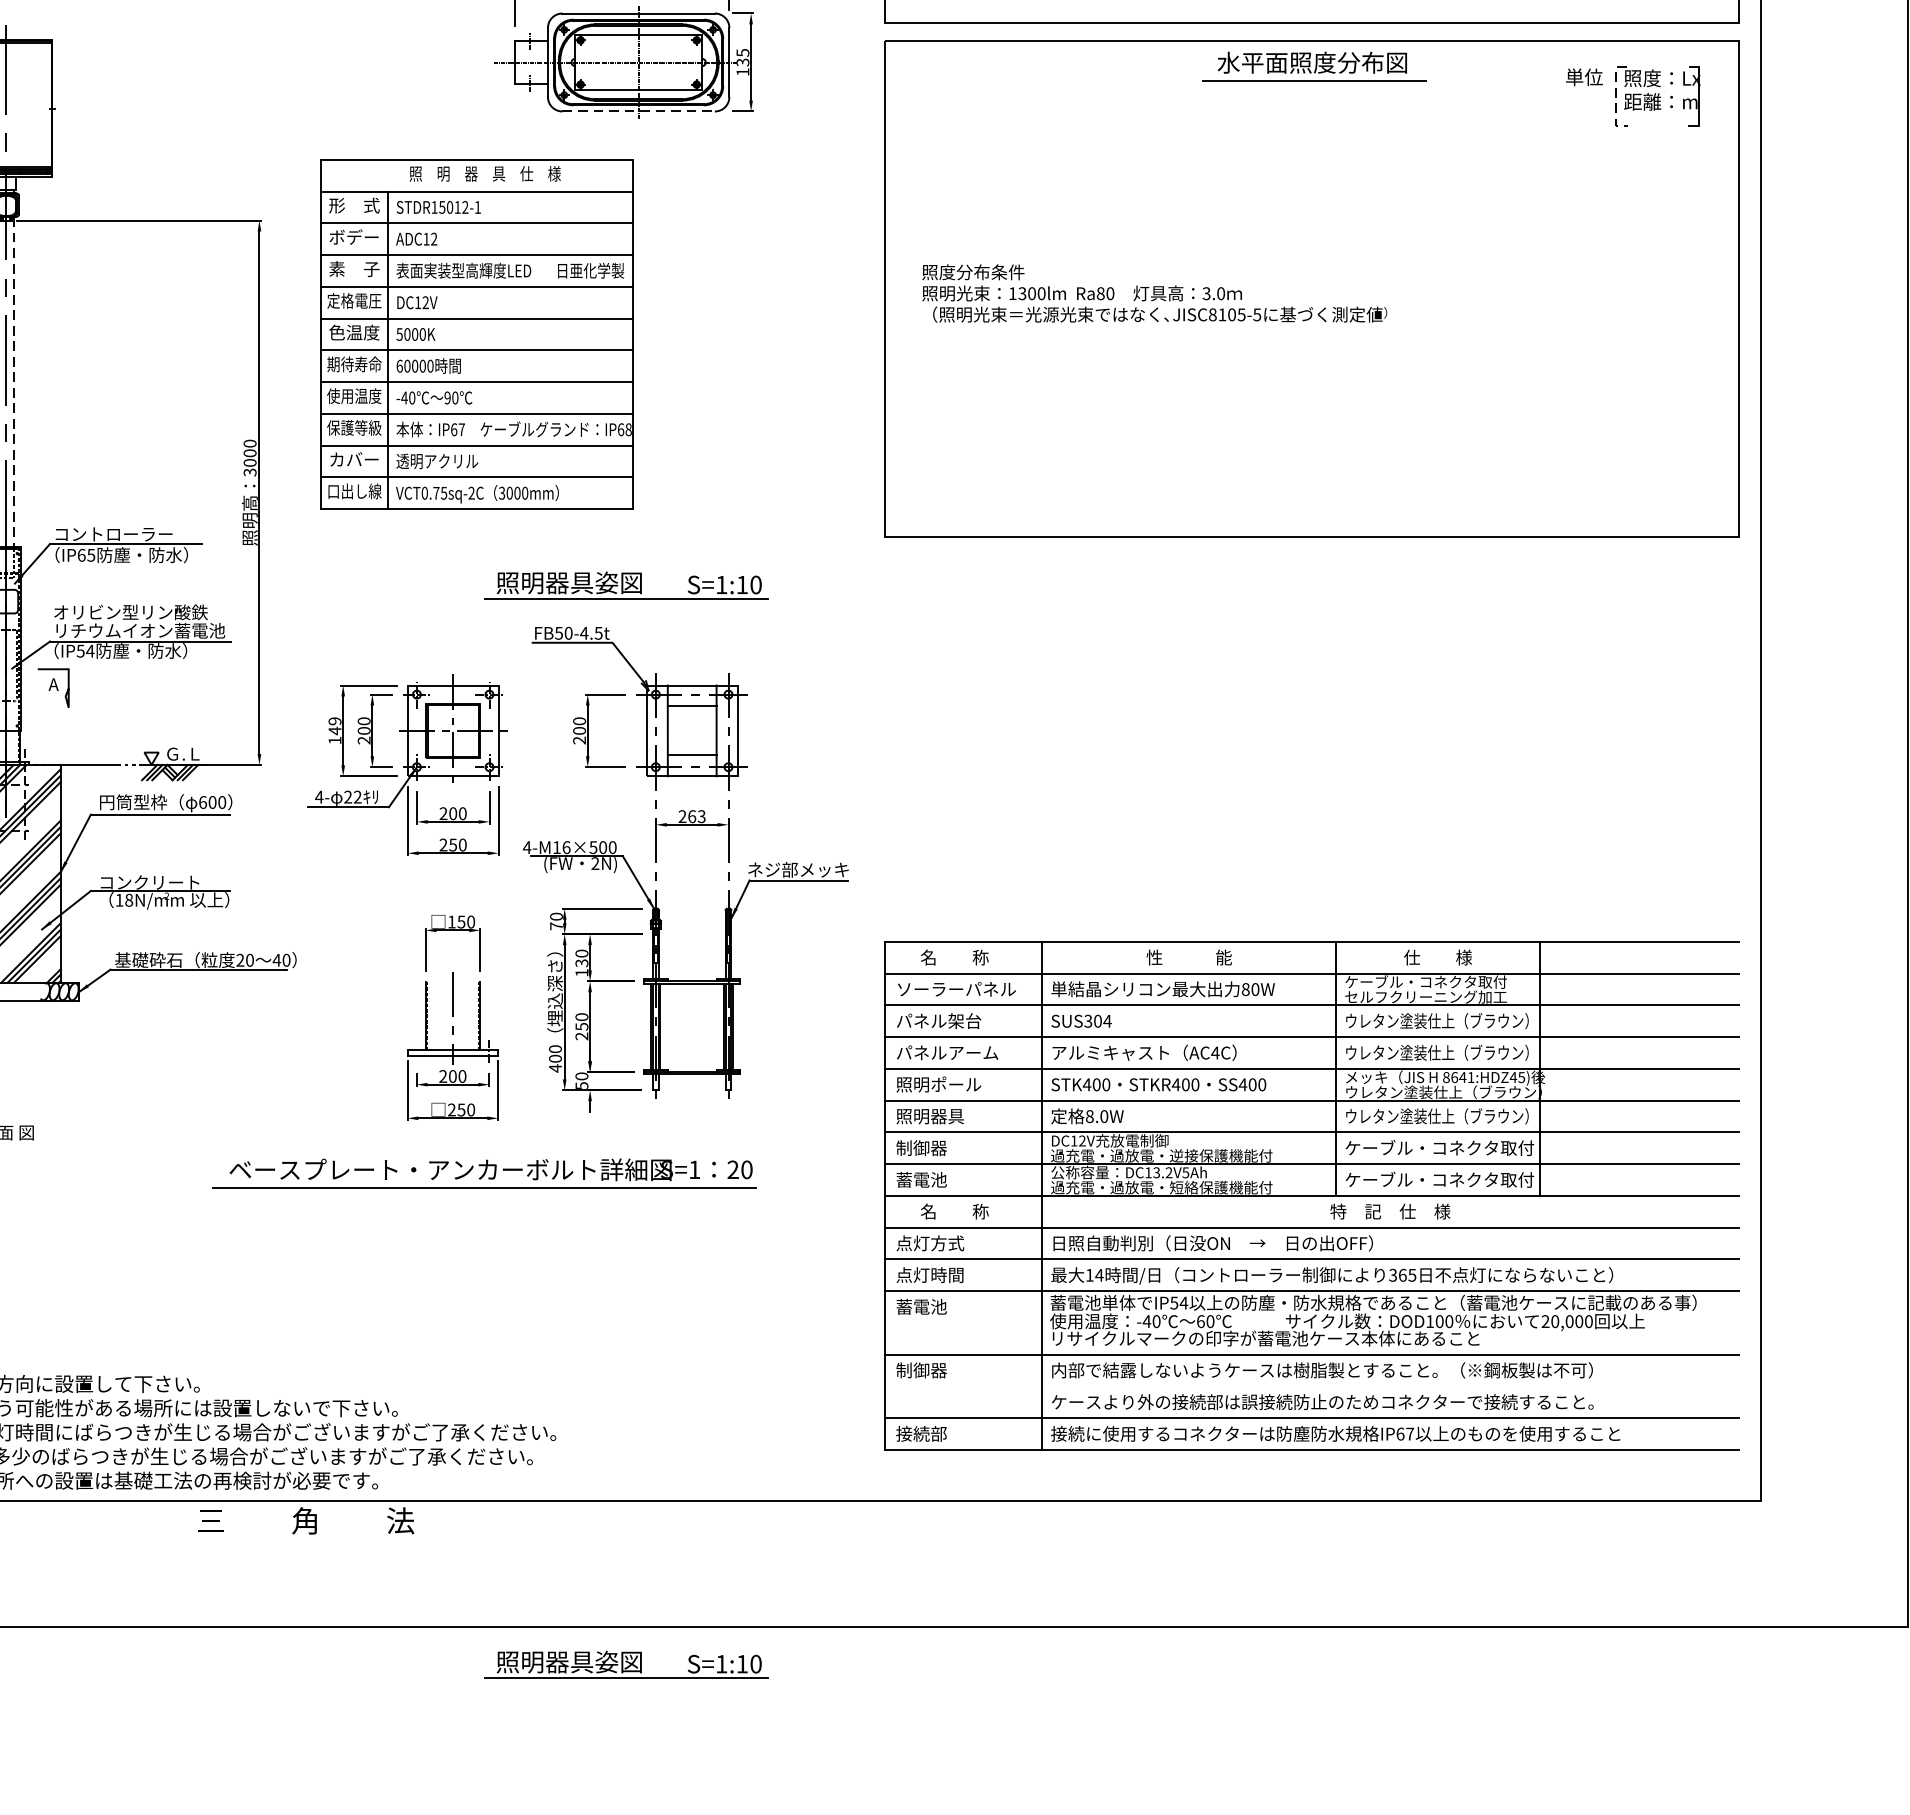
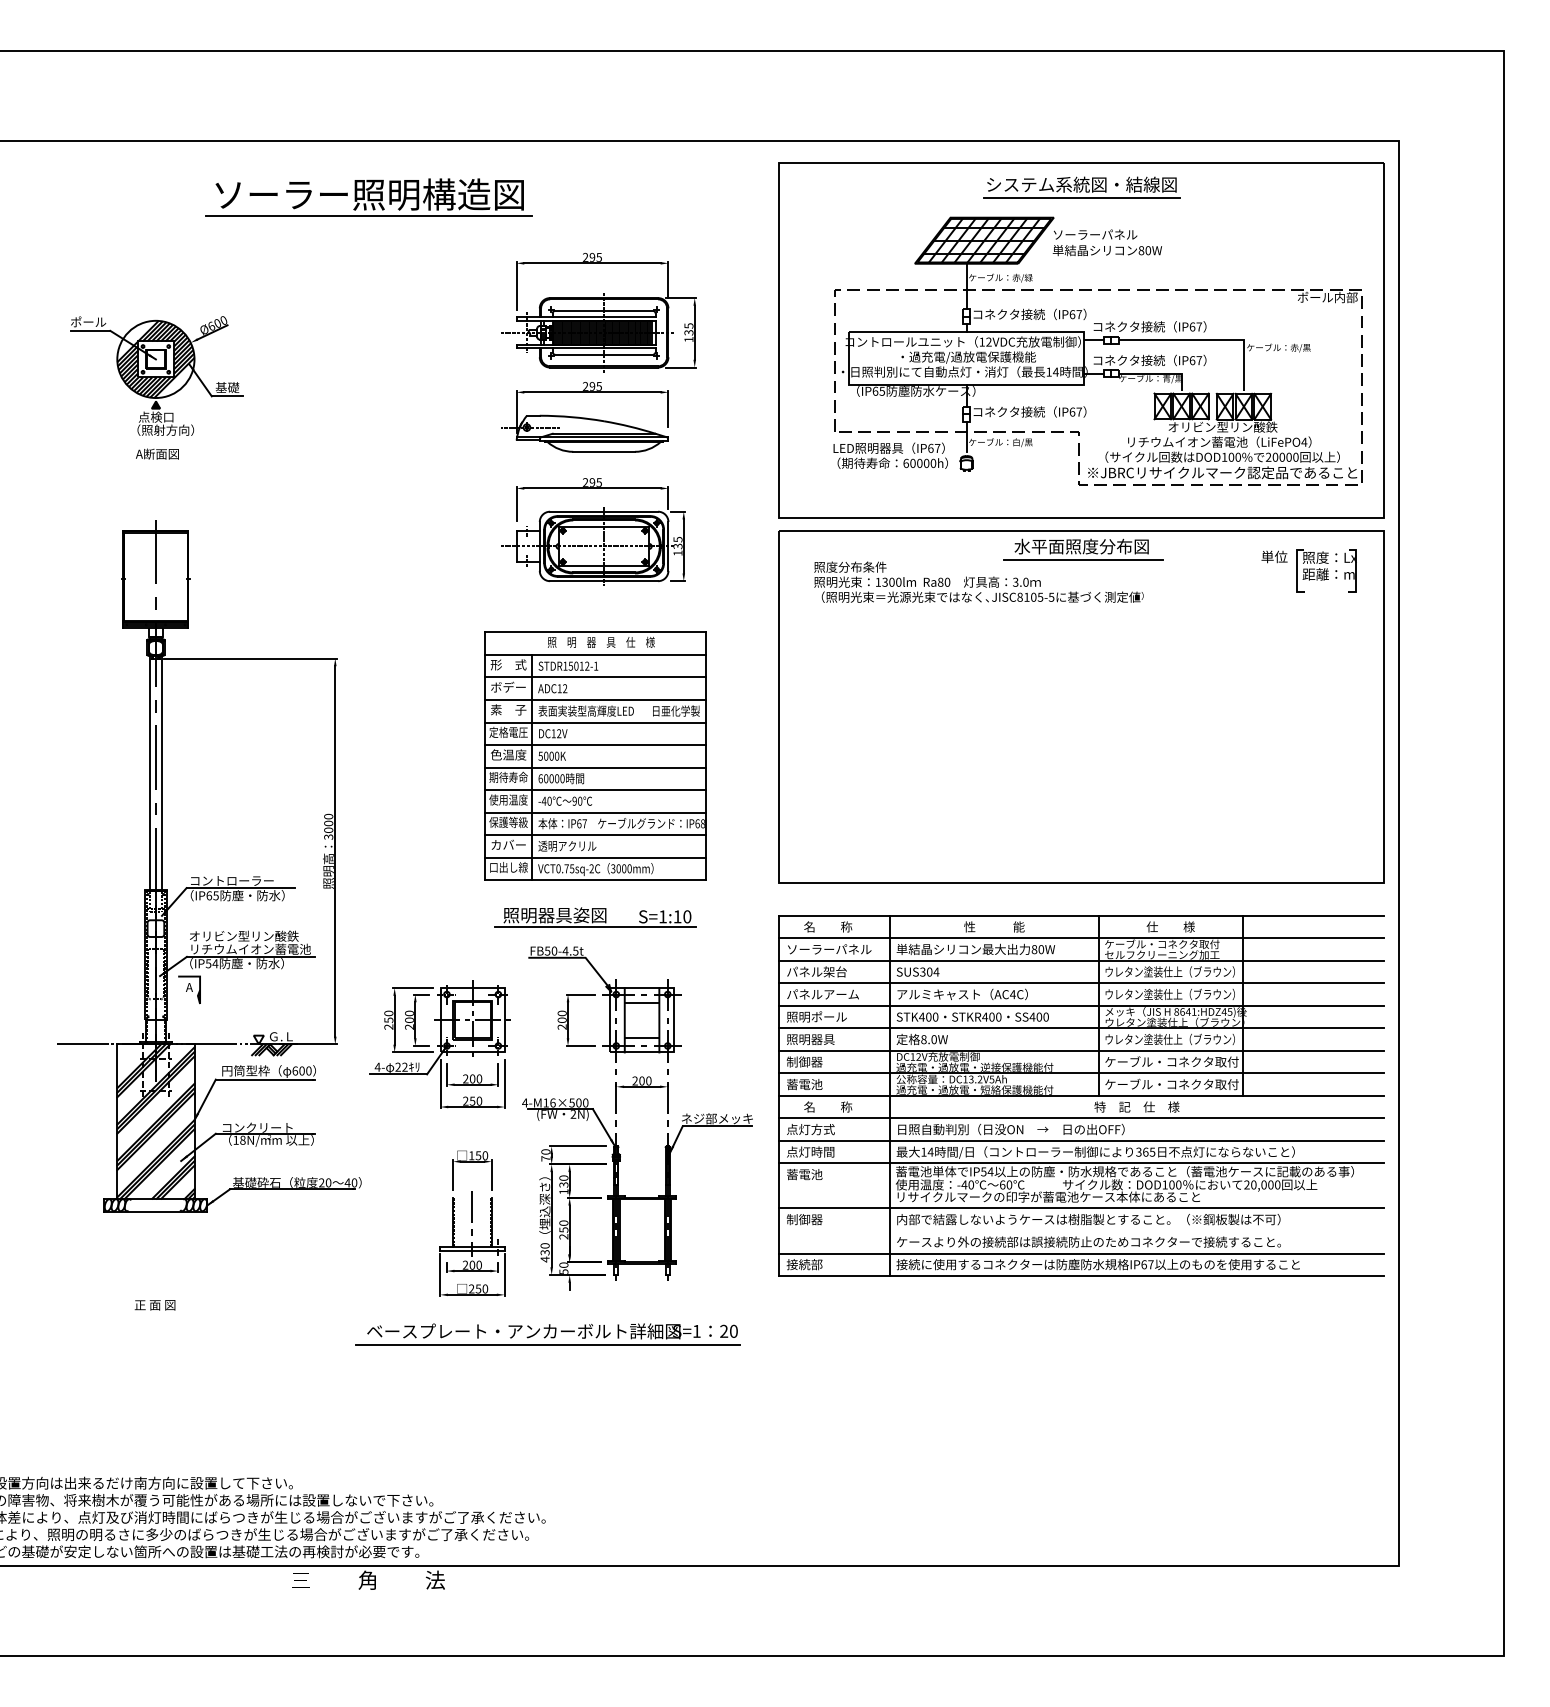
line: (1616, 97) -> (1297, 571), dashed -> solid
line: (639, 111) -> (604, 581), dashed -> solid
text: (1154, 292) -> (978, 581), moved
part: (476, 333) -> (595, 755), moved
line: (14, 382) -> (161, 773), dashed -> solid
text: (334, 729) -> (388, 1019), 149 -> 250
text: (697, 815) -> (645, 1080), 263 -> 200
text: (554, 1058) -> (544, 1252), 400 -> 430
part: (484, 1174) -> (547, 1334), moved
part: (1312, 1195) -> (1081, 1095), moved
part: (626, 1665) -> (595, 1682), removed

